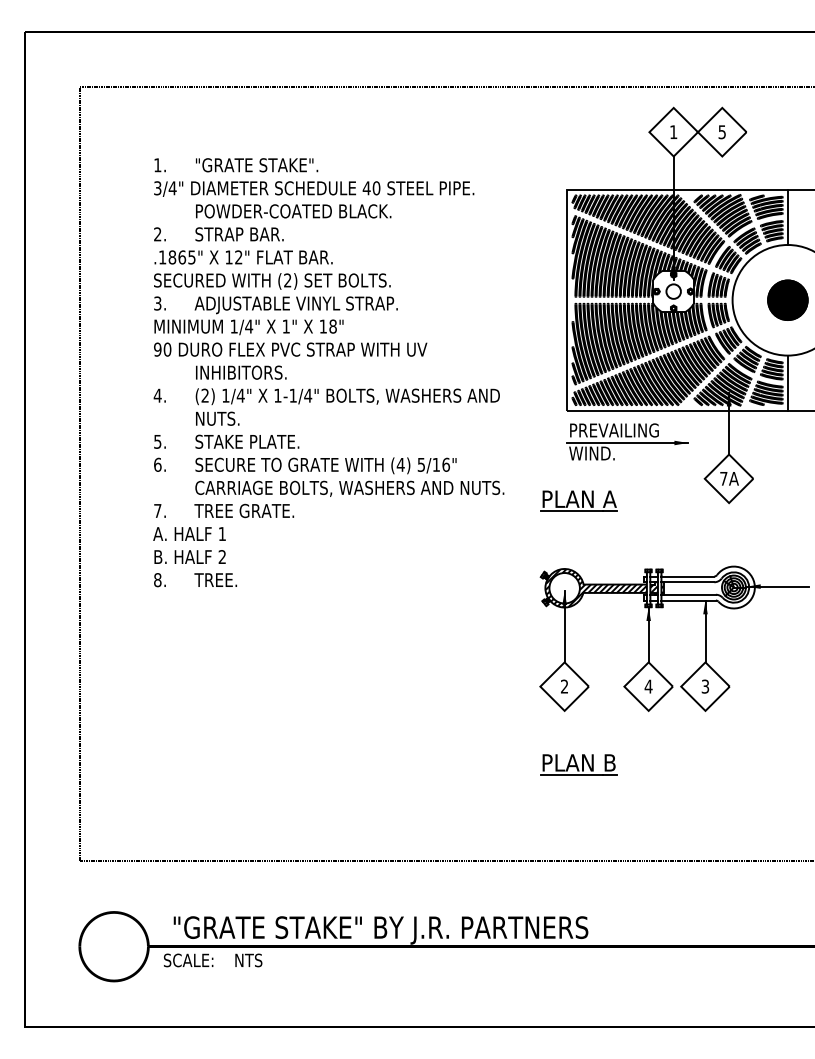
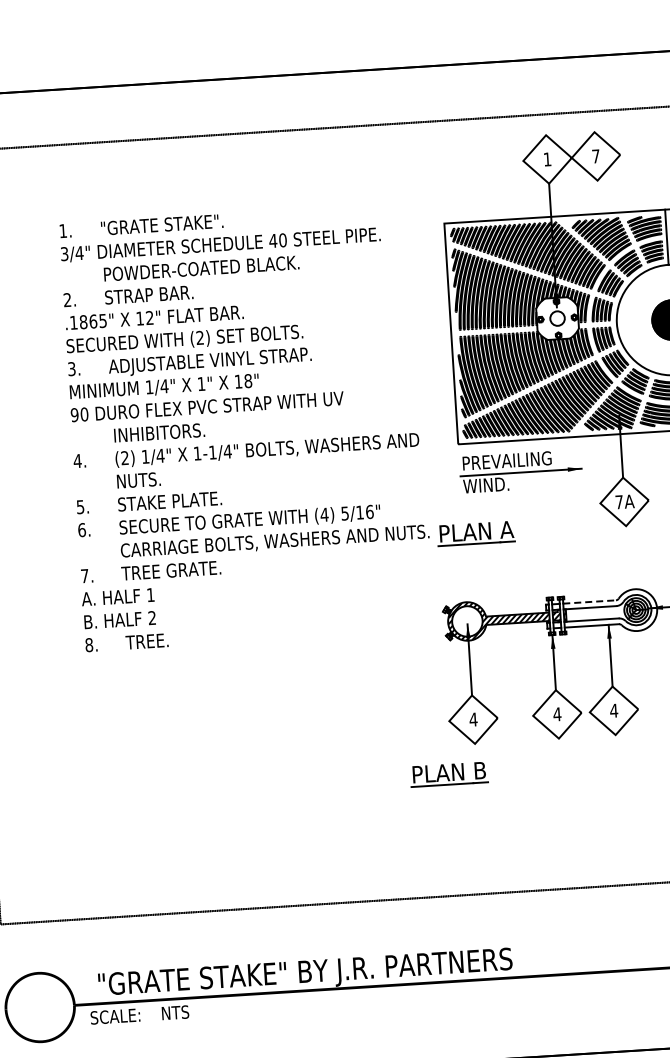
text: (721, 132) -> (595, 156), 5 -> 7
text: (328, 372) -> (246, 427), moved
line: (688, 576) -> (590, 601), solid -> dashed
text: (564, 686) -> (473, 719), 2 -> 4
text: (705, 686) -> (614, 710), 3 -> 4
part: (578, 764) -> (448, 774), moved

